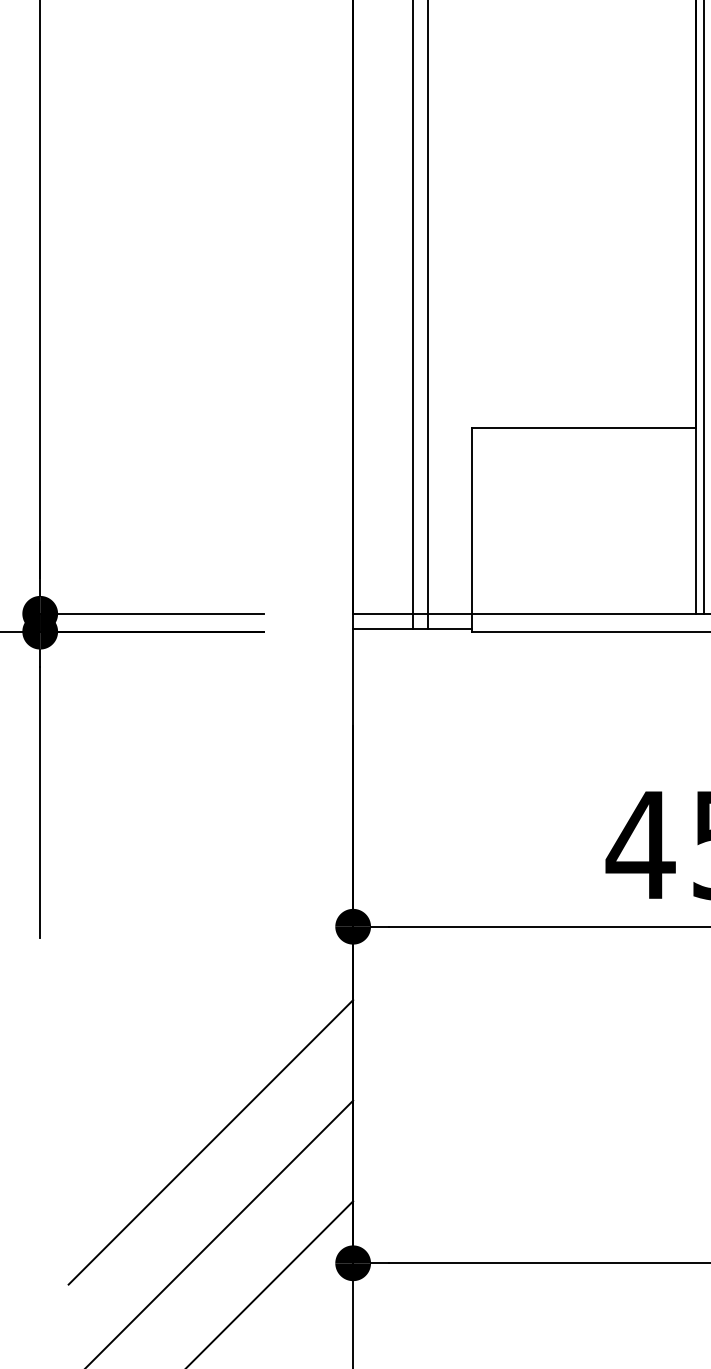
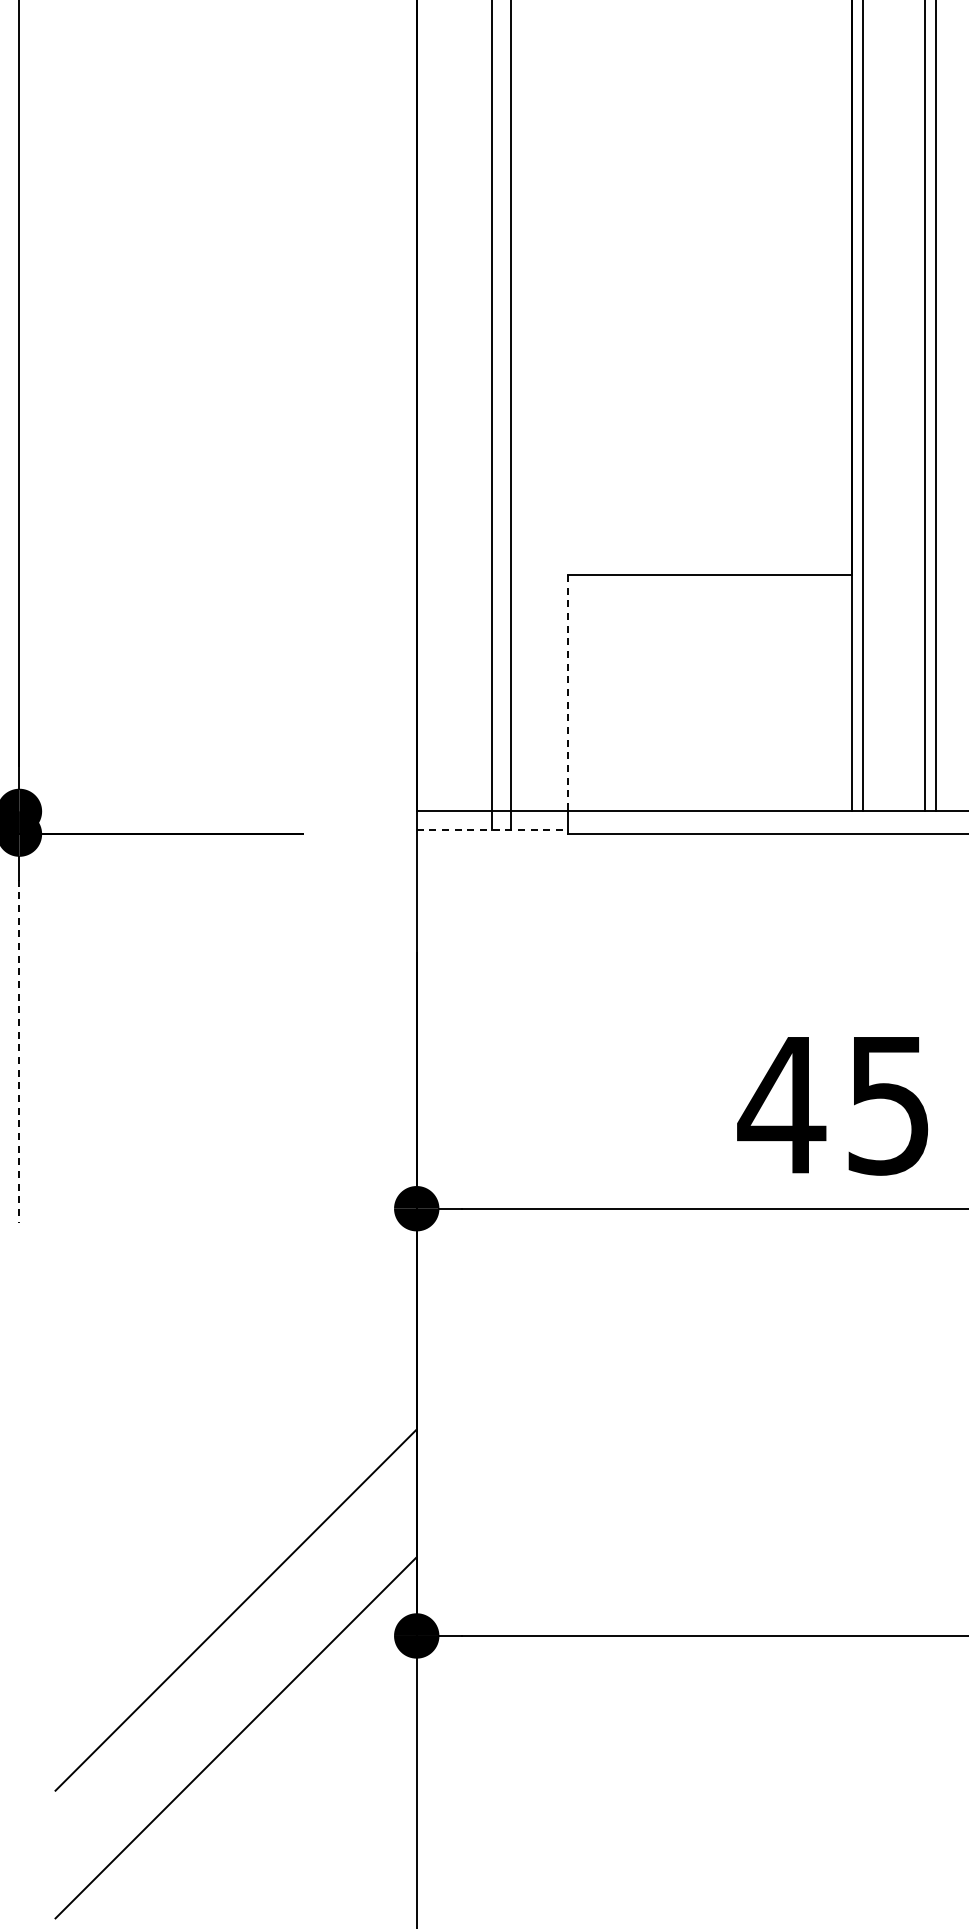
line: (472, 520) -> (568, 693), solid -> dashed
line: (152, 613) -> (161, 811), removed
line: (412, 628) -> (492, 830), solid -> dashed
line: (40, 802) -> (19, 1051), solid -> dashed
line: (210, 1142) -> (235, 1482), removed

